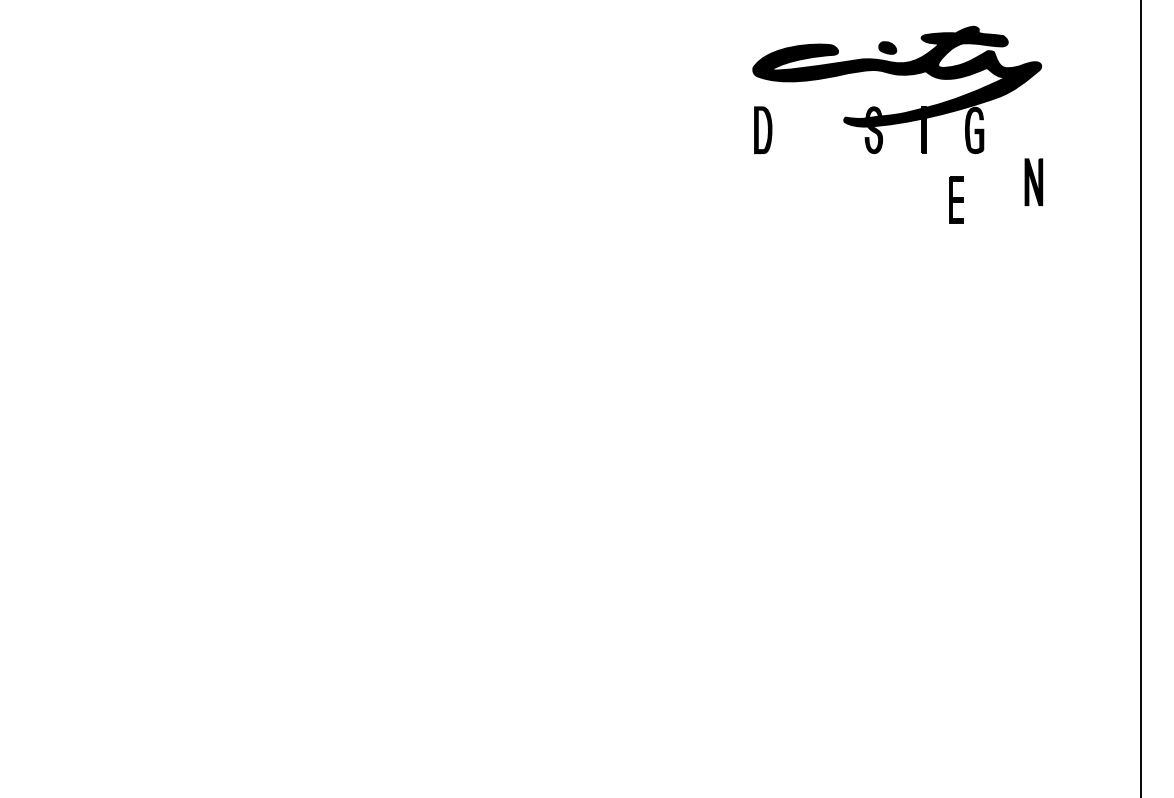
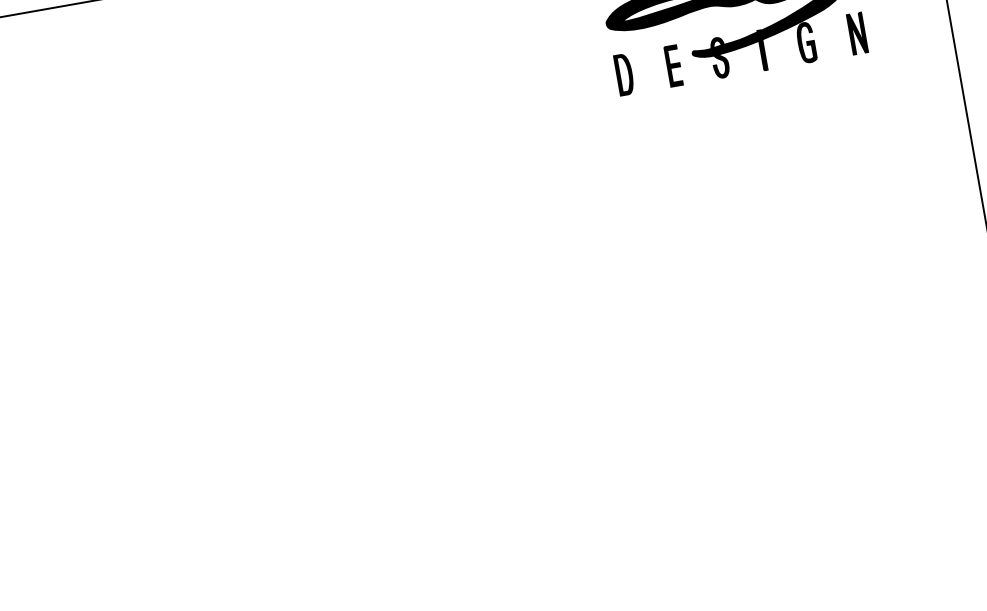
part: (1033, 181) -> (856, 33), moved
part: (956, 199) -> (673, 65), moved

